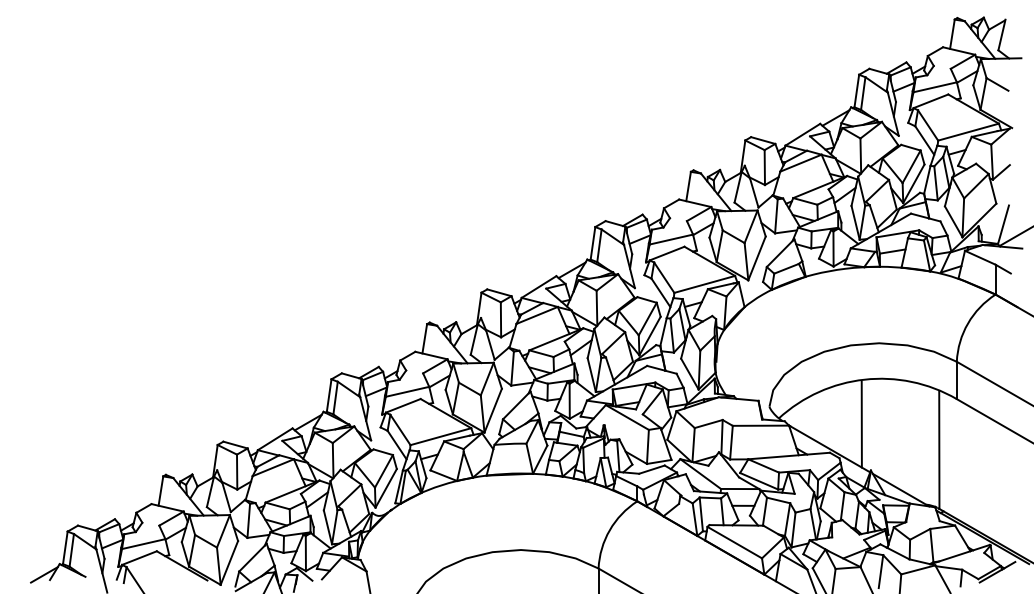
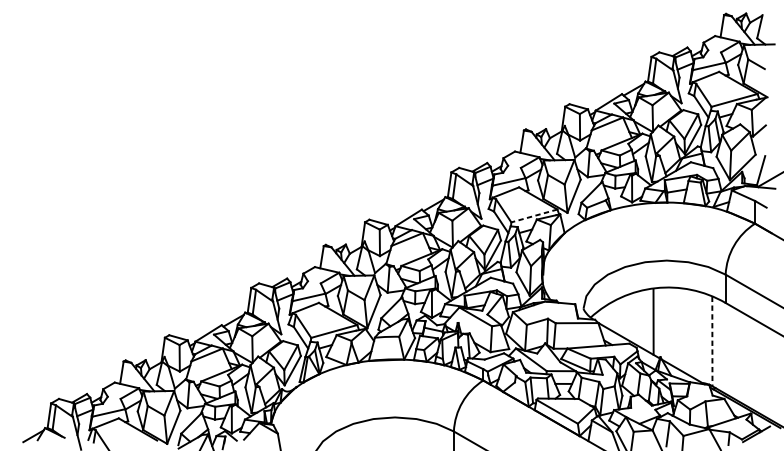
line: (704, 284) -> (534, 216), solid -> dashed
line: (939, 450) -> (712, 341), solid -> dashed

